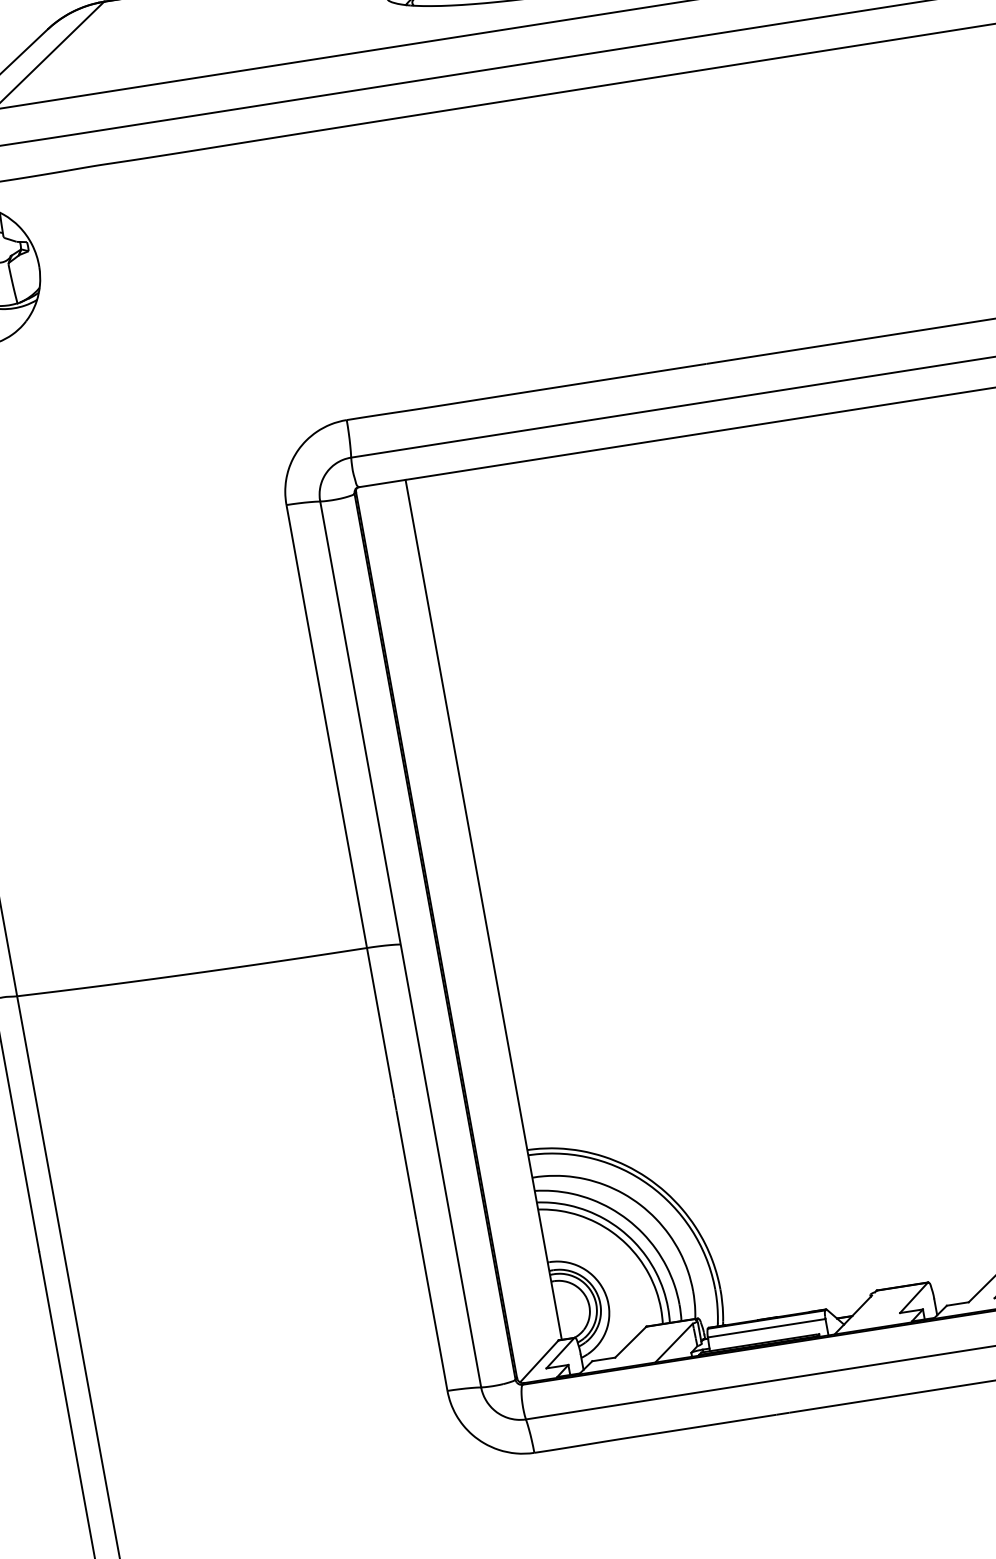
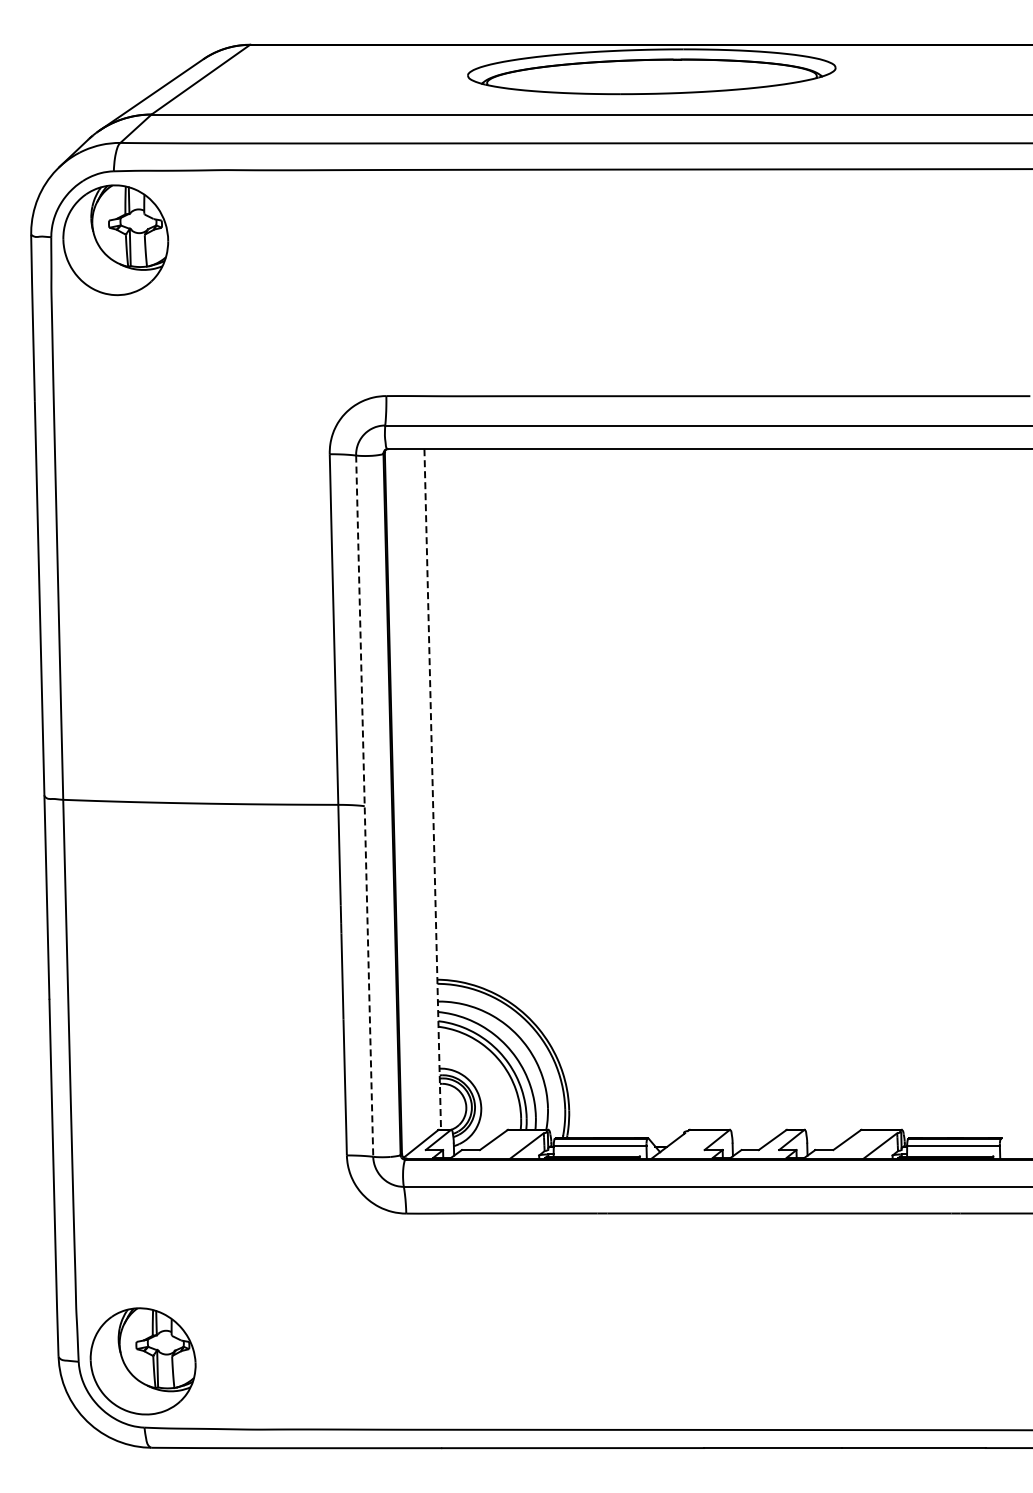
line: (483, 911) -> (432, 790), solid -> dashed
line: (400, 944) -> (364, 806), solid -> dashed

